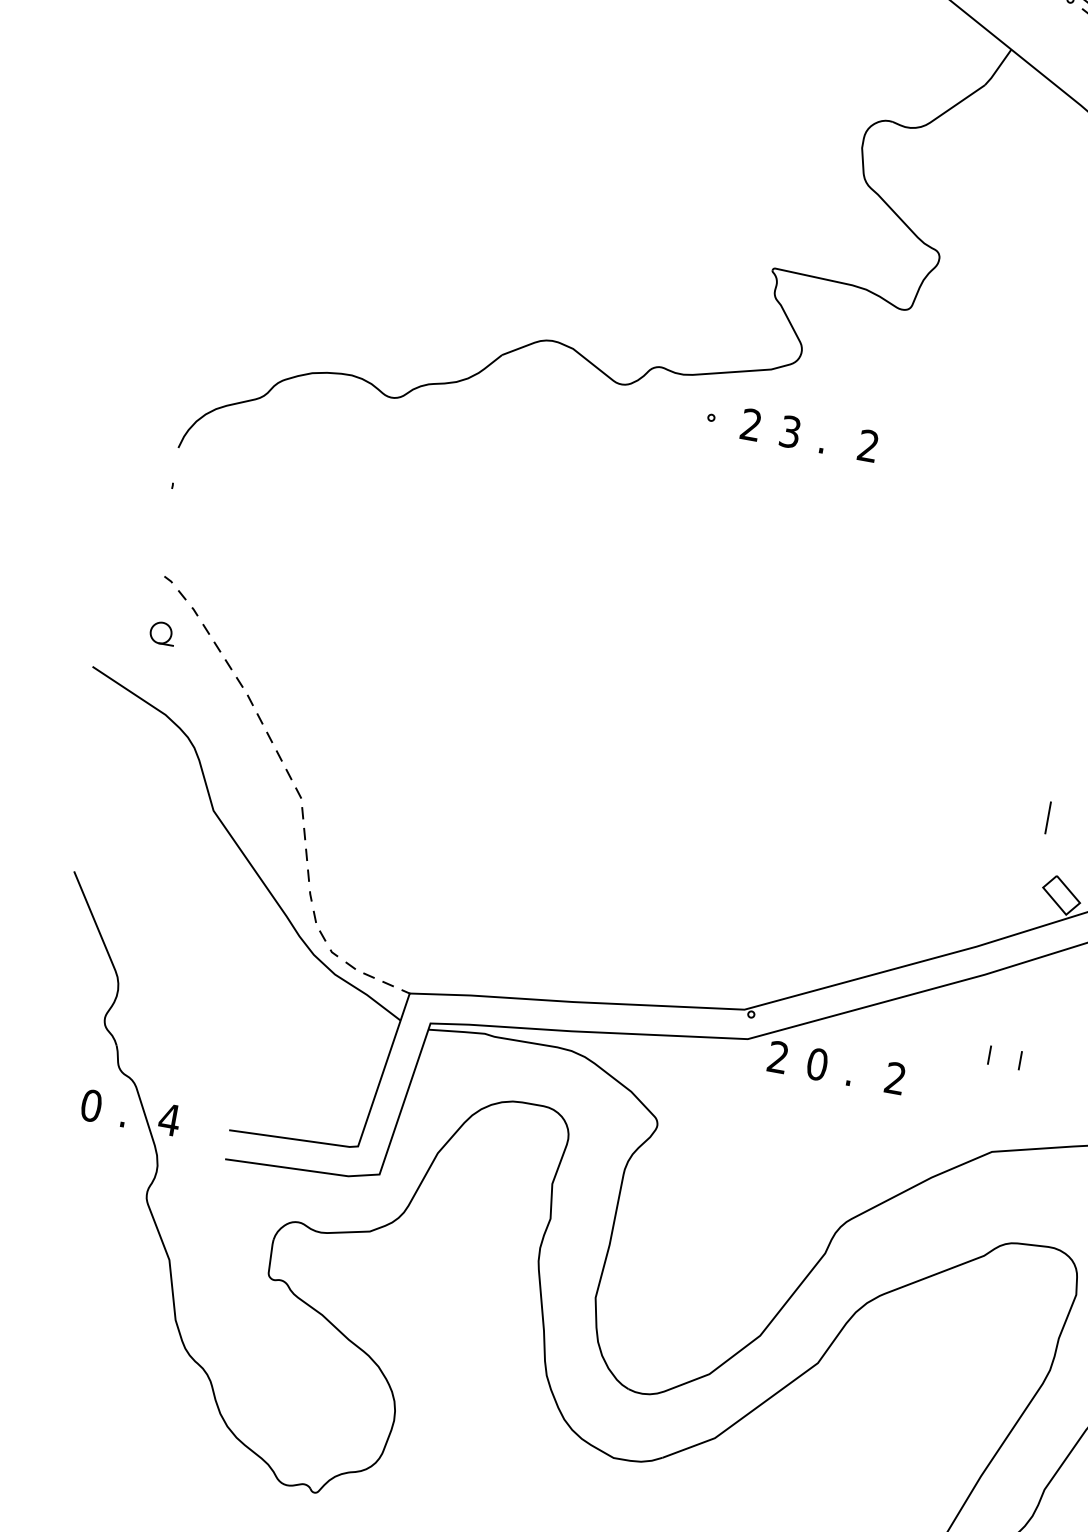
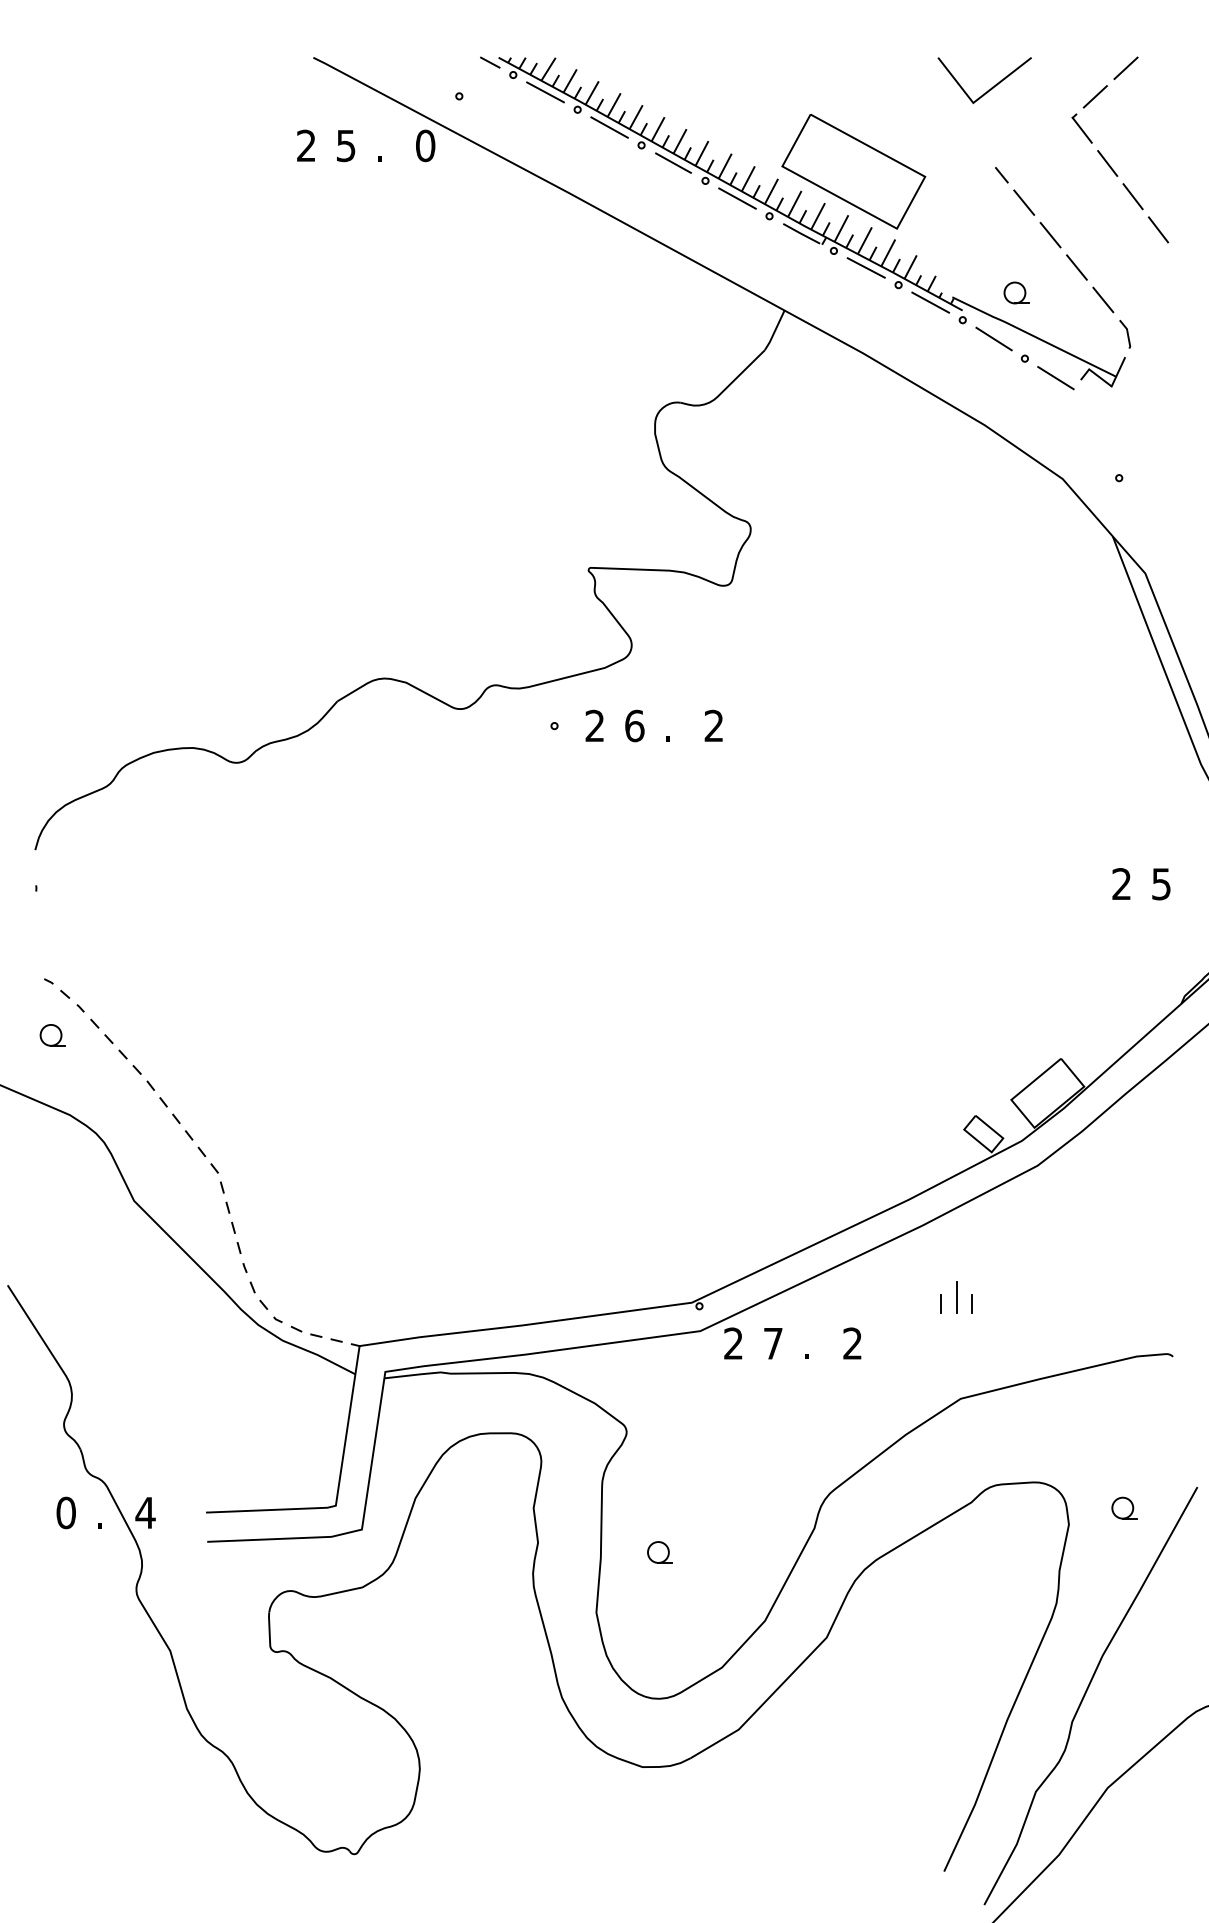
text: (790, 431) -> (634, 725), 3 -> 6
line: (1047, 818) -> (956, 1297), moved
text: (817, 1064) -> (773, 1343), 0 -> 7
part: (668, 1249) -> (659, 1552), added

